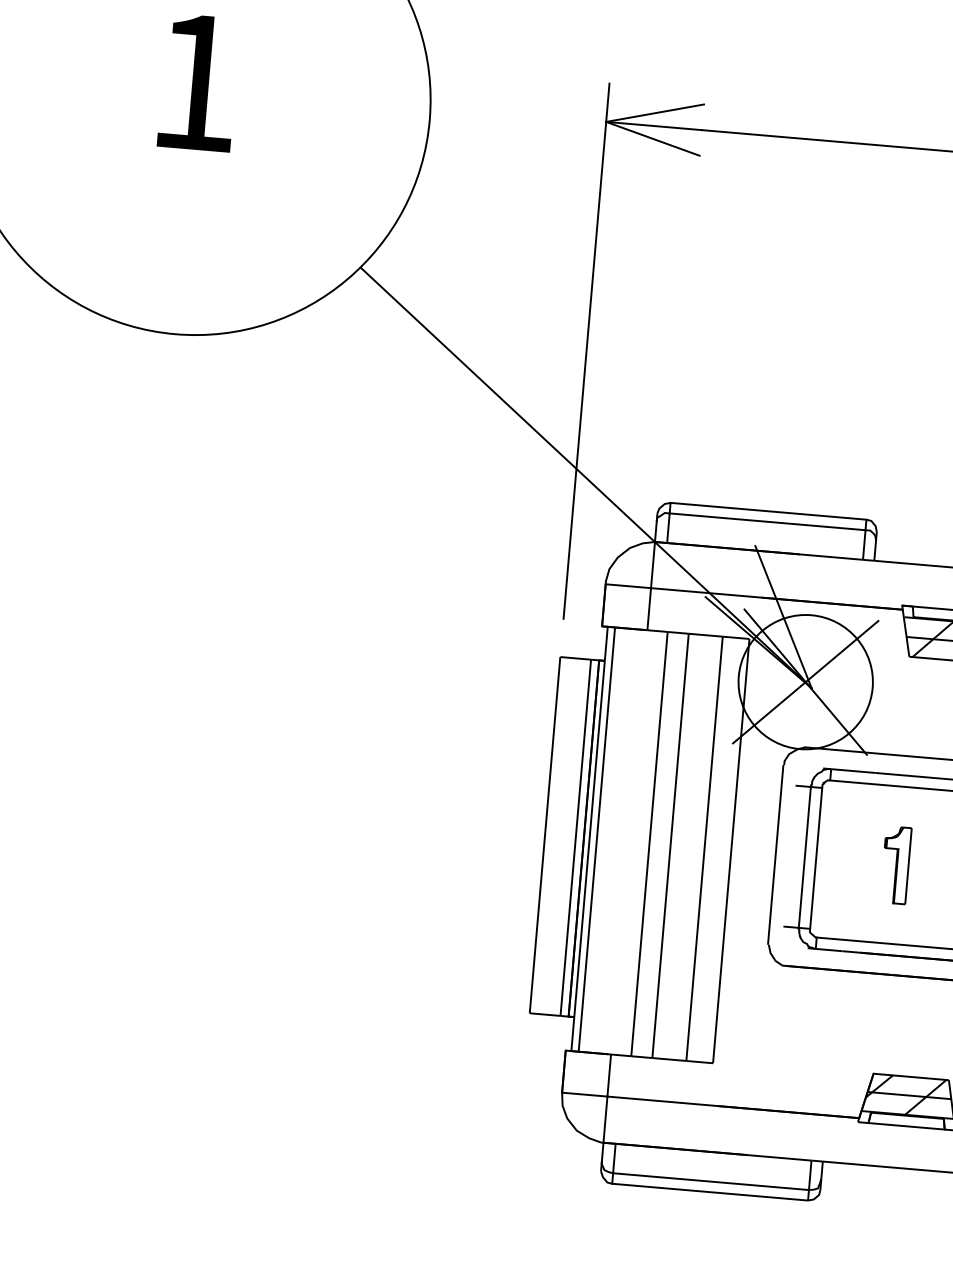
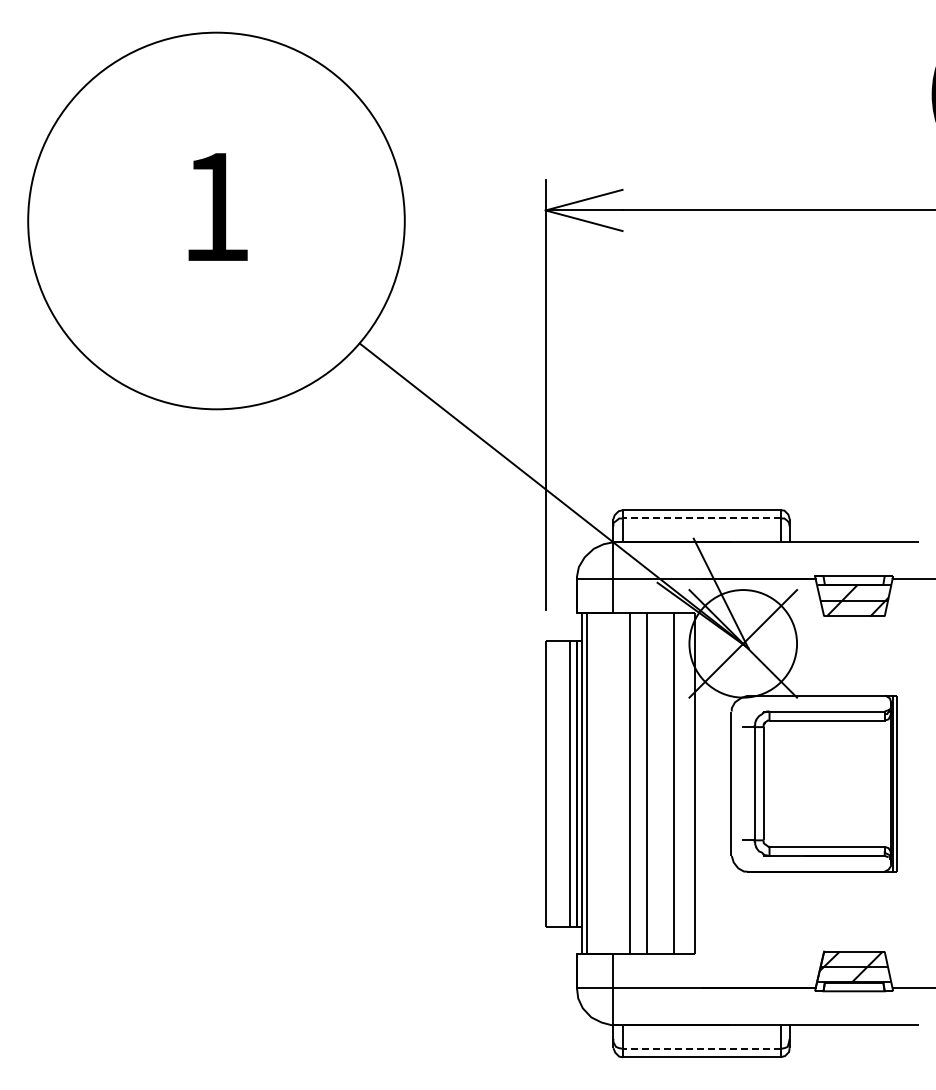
line: (767, 521) -> (701, 518), solid -> dashed
part: (895, 864) -> (827, 783), removed
line: (710, 1181) -> (701, 1048), solid -> dashed

